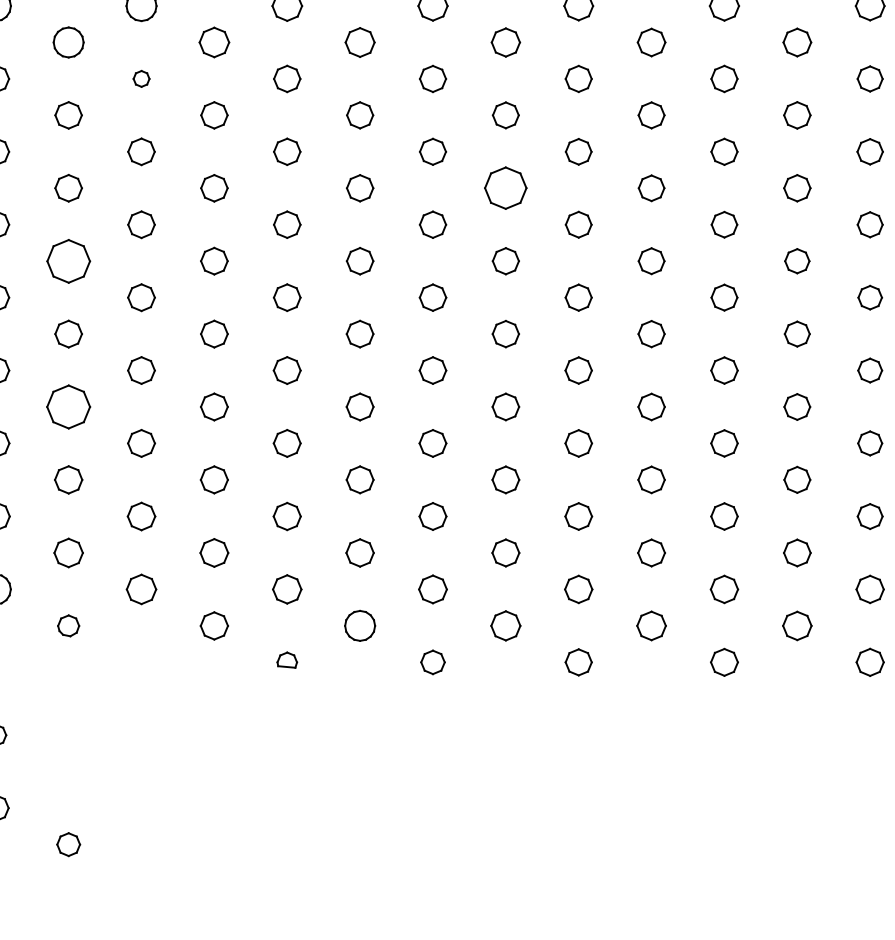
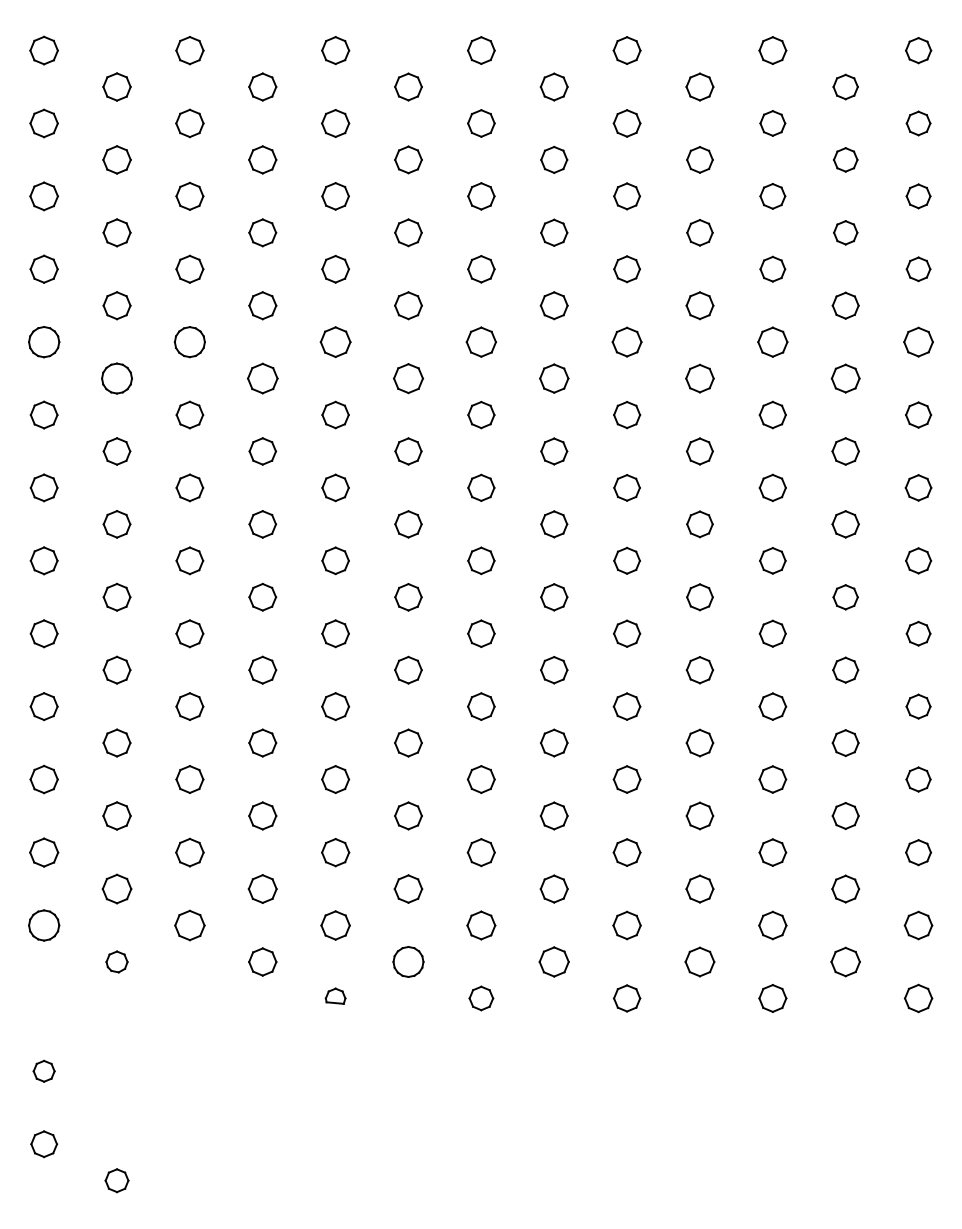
part: (141, 78) -> (189, 414), size x1.67
part: (506, 188) -> (554, 524), size x0.62
part: (68, 260) -> (116, 596), size x0.62
part: (68, 406) -> (116, 742), size x0.62

